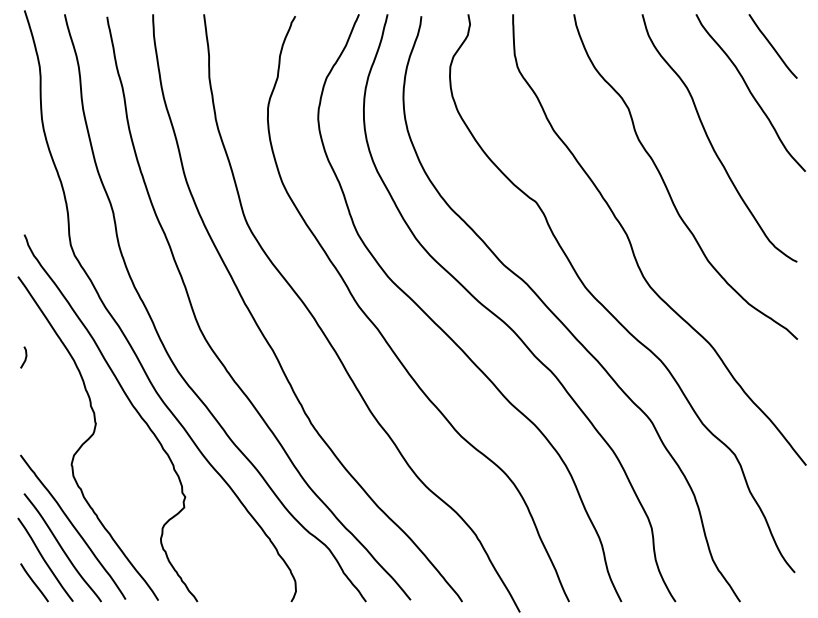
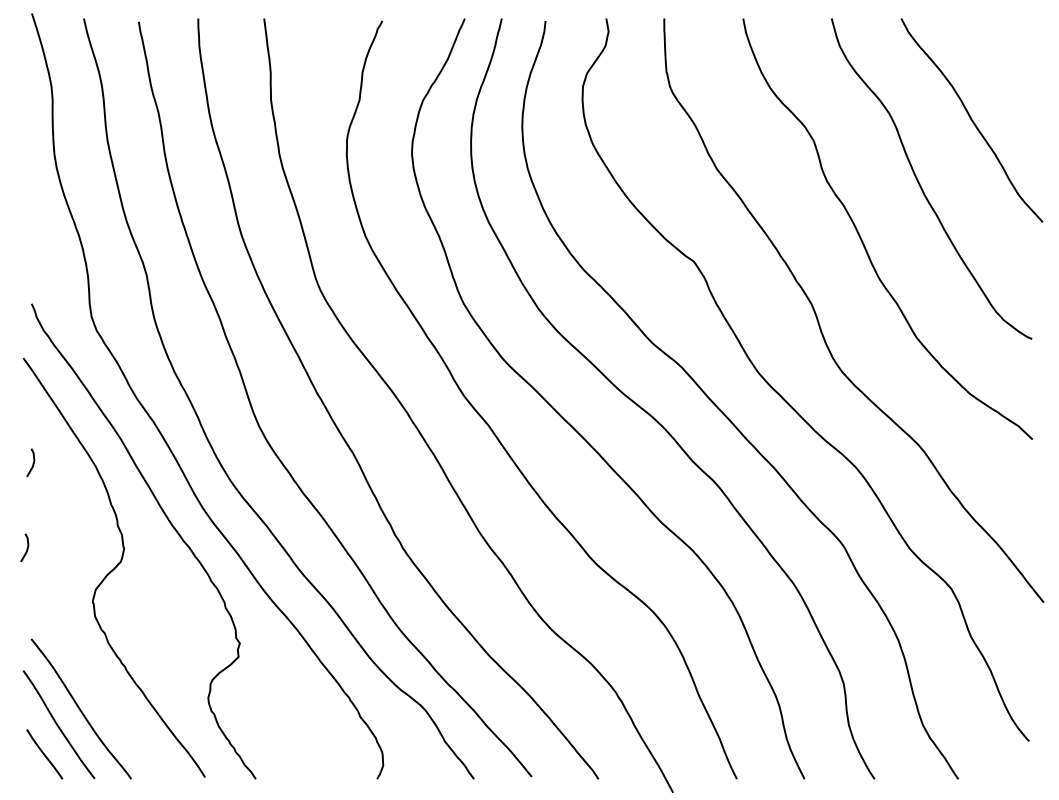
curve: (772, 46) -> (1000, 60), removed
line: (20, 423) -> (26, 548), added
curve: (72, 526) -> (94, 681), removed

